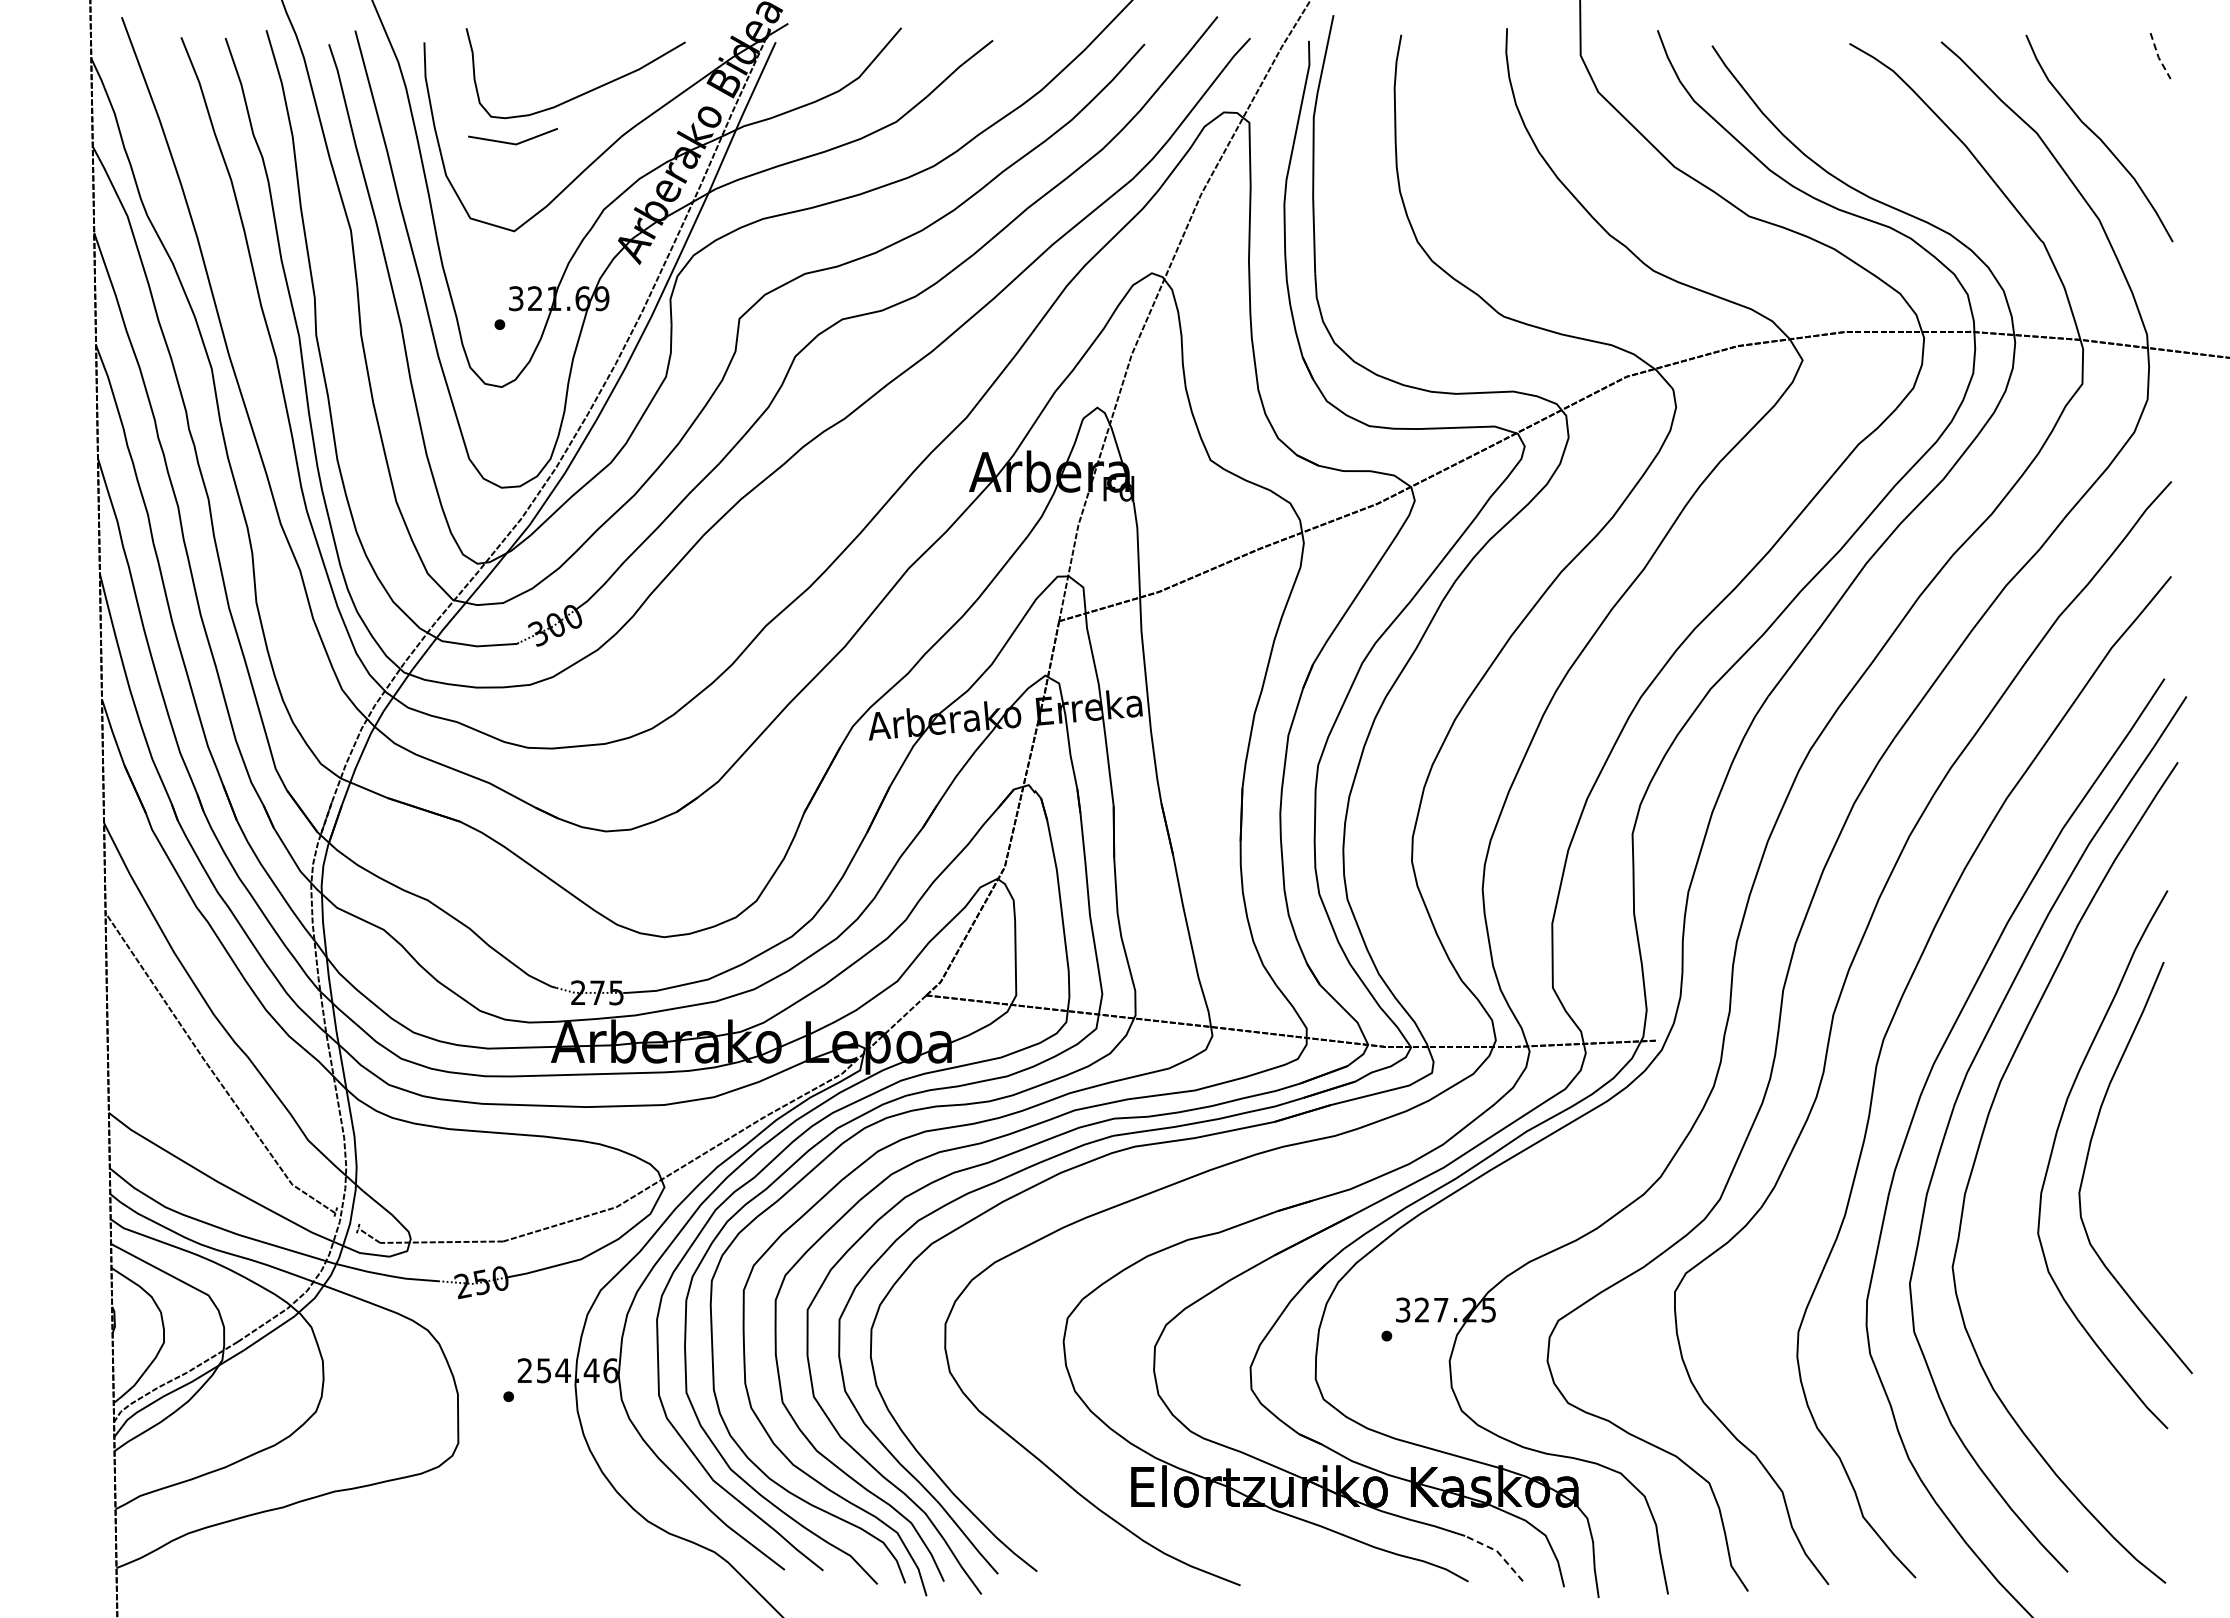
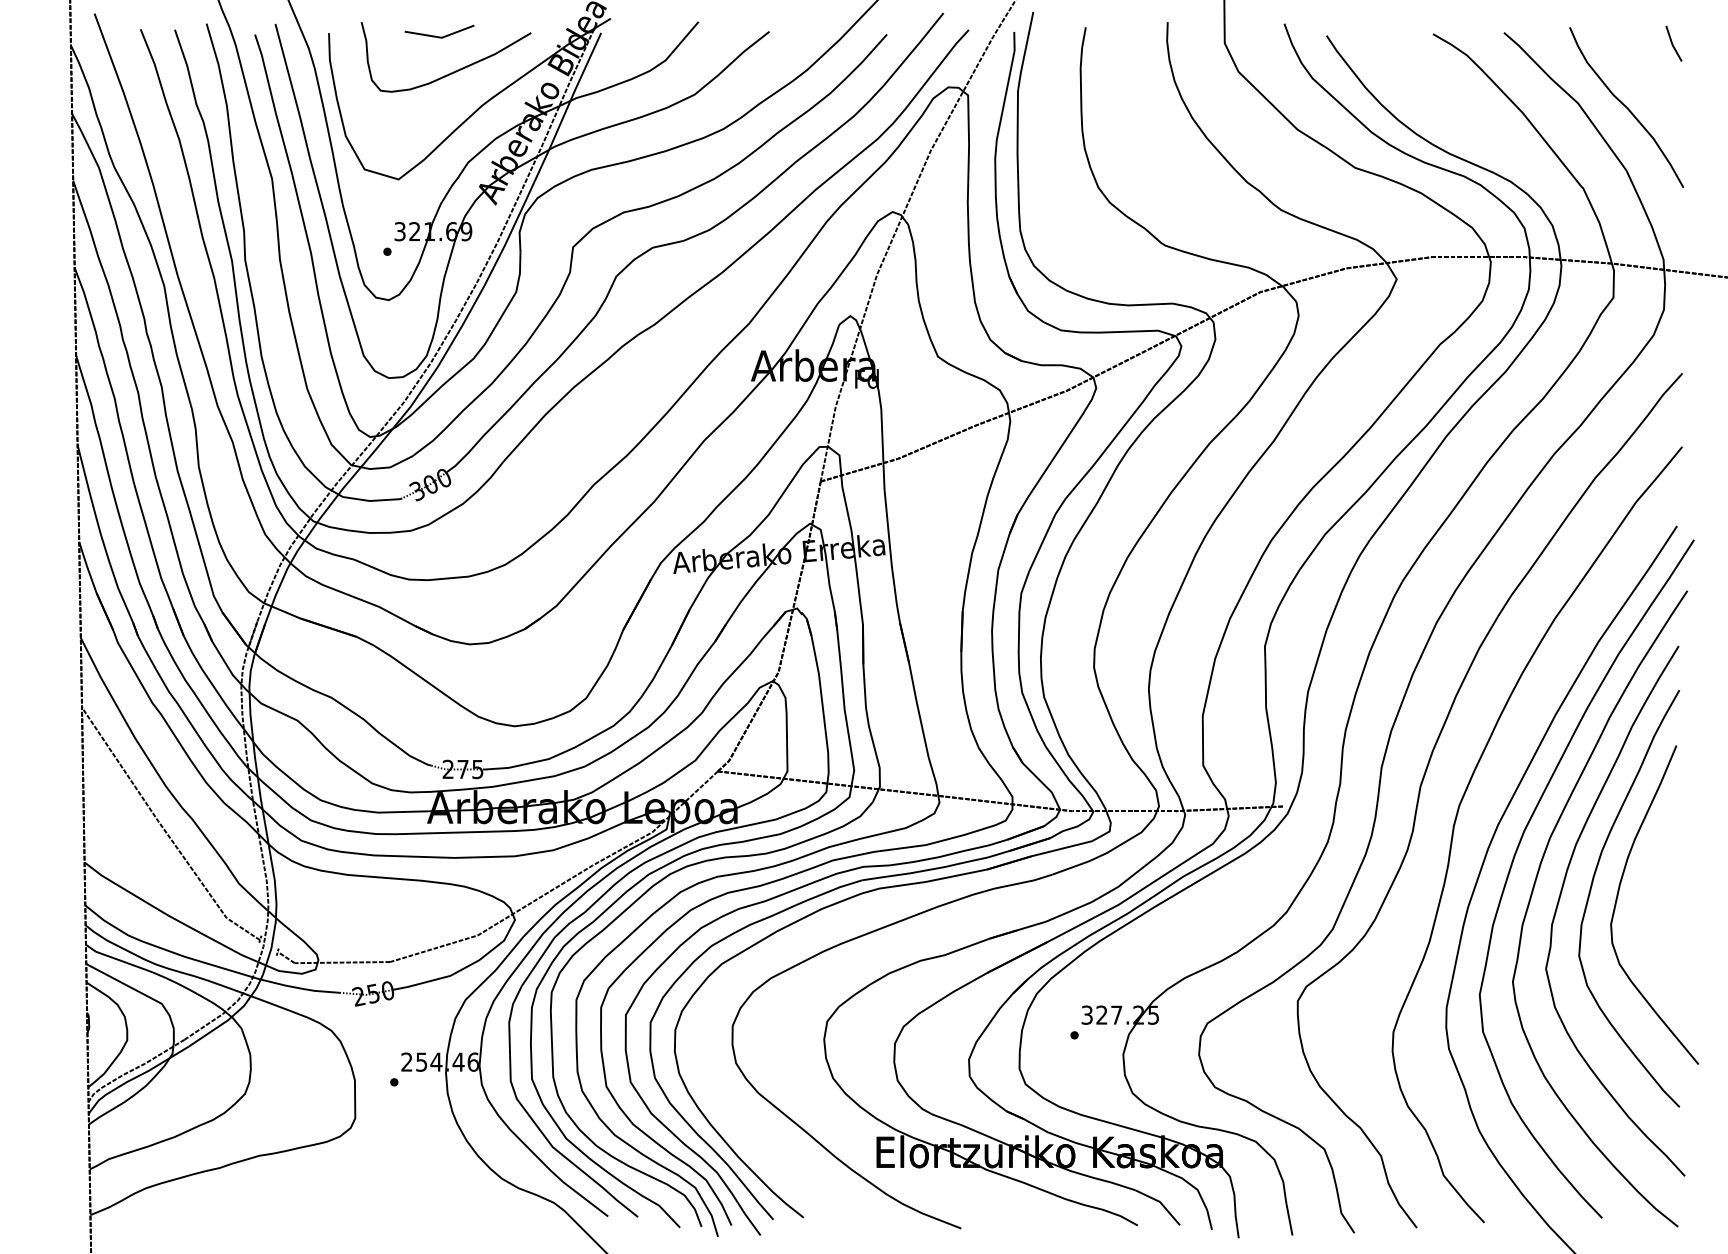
line: (2158, 57) -> (1672, 44), dashed -> solid
line: (511, 142) -> (438, 36), moved
curve: (2014, 1157) -> (1560, 896), added
line: (1497, 1551) -> (1160, 1202), dashed -> solid

